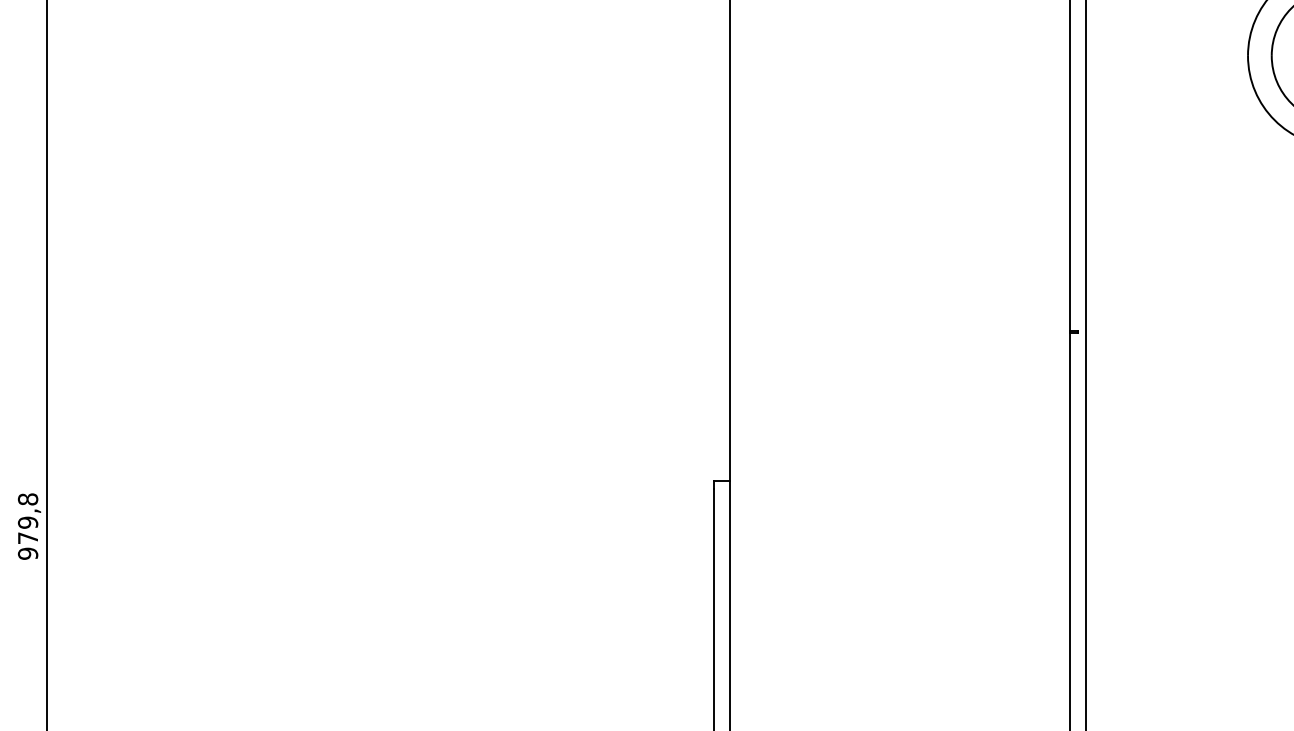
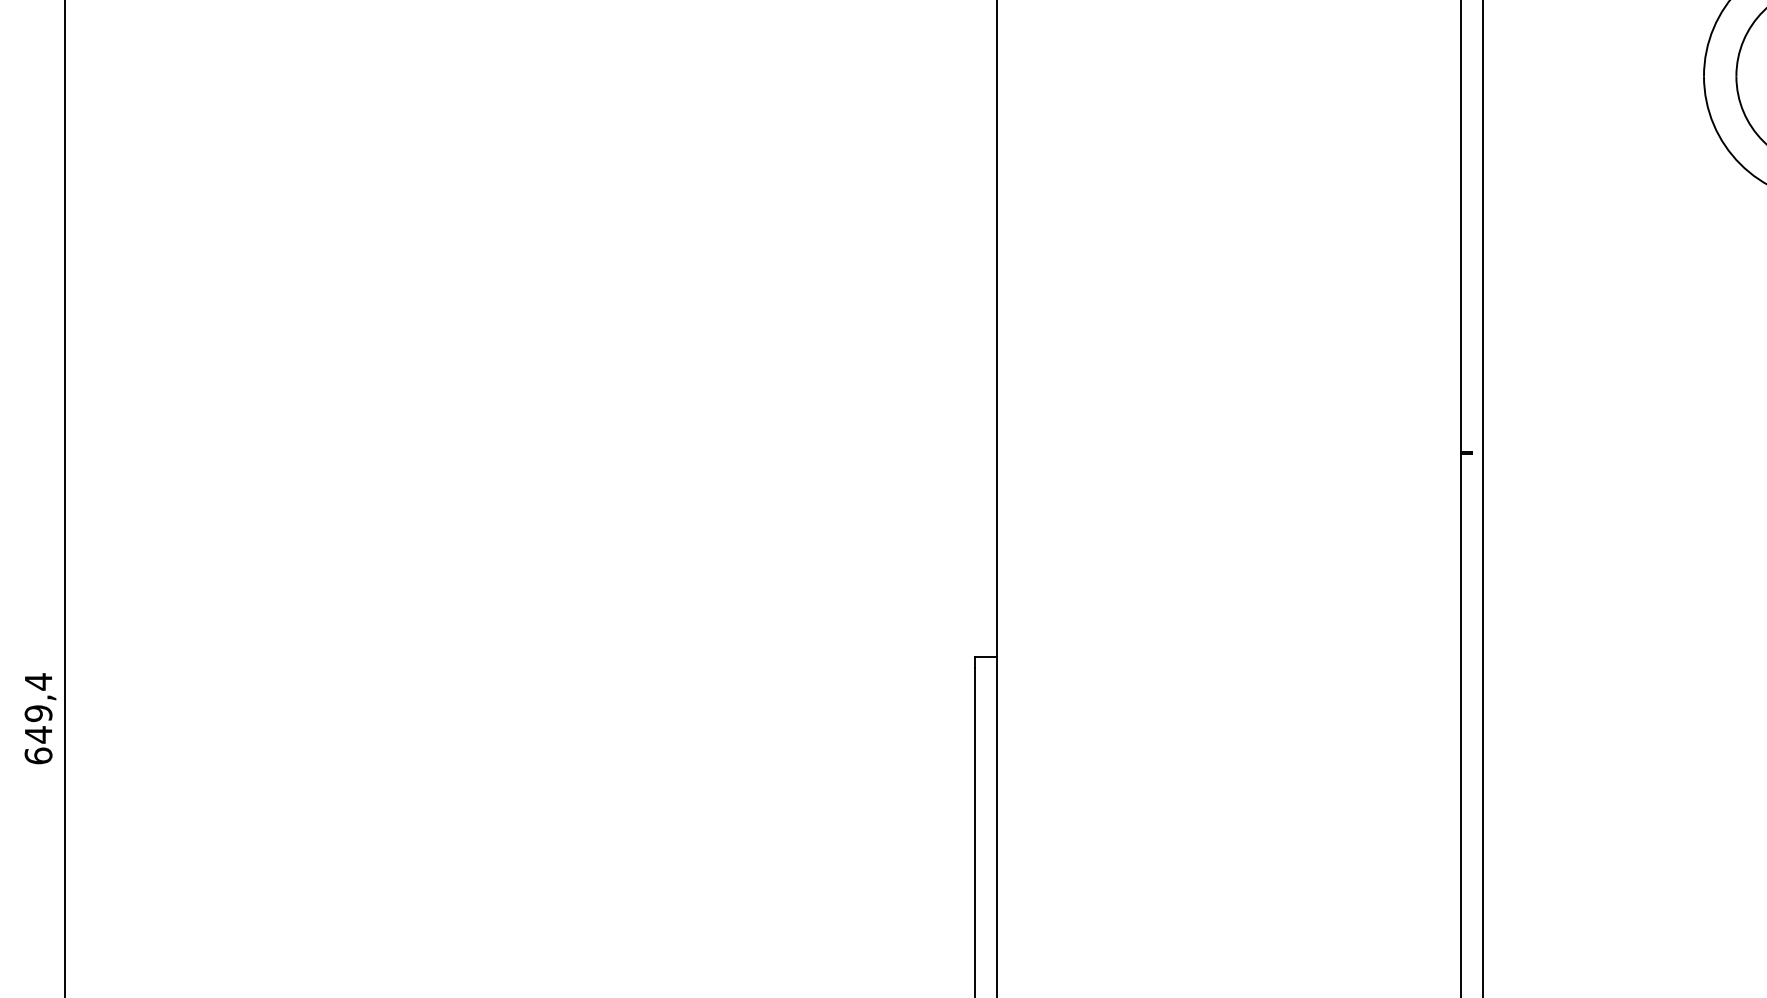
text: (28, 526) -> (38, 718), 979,8 -> 649,4

